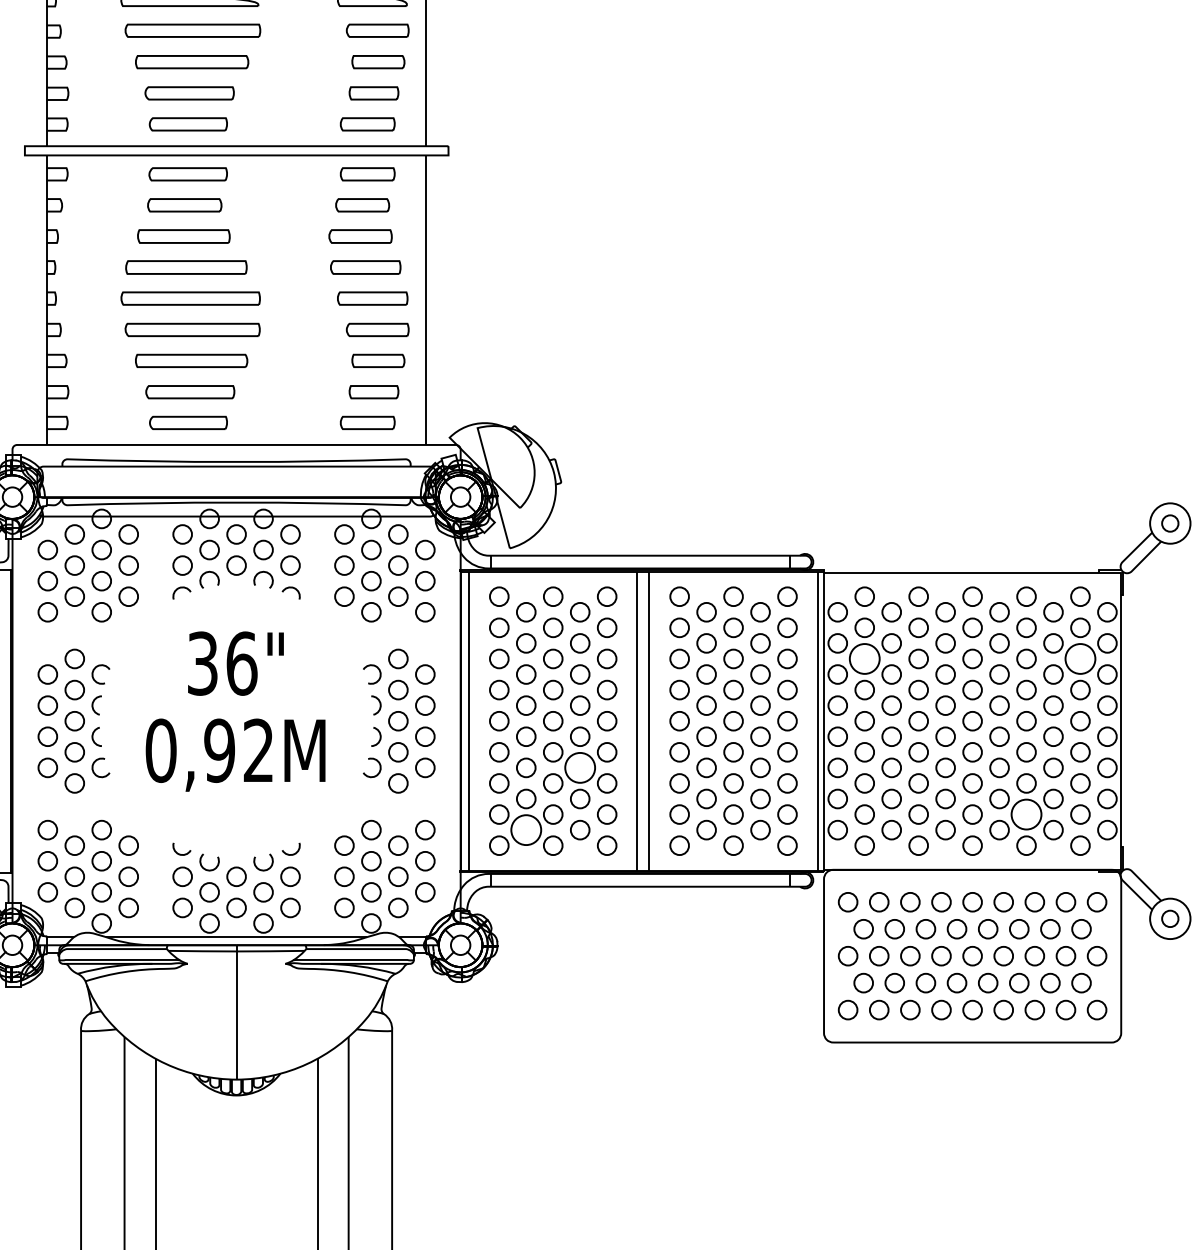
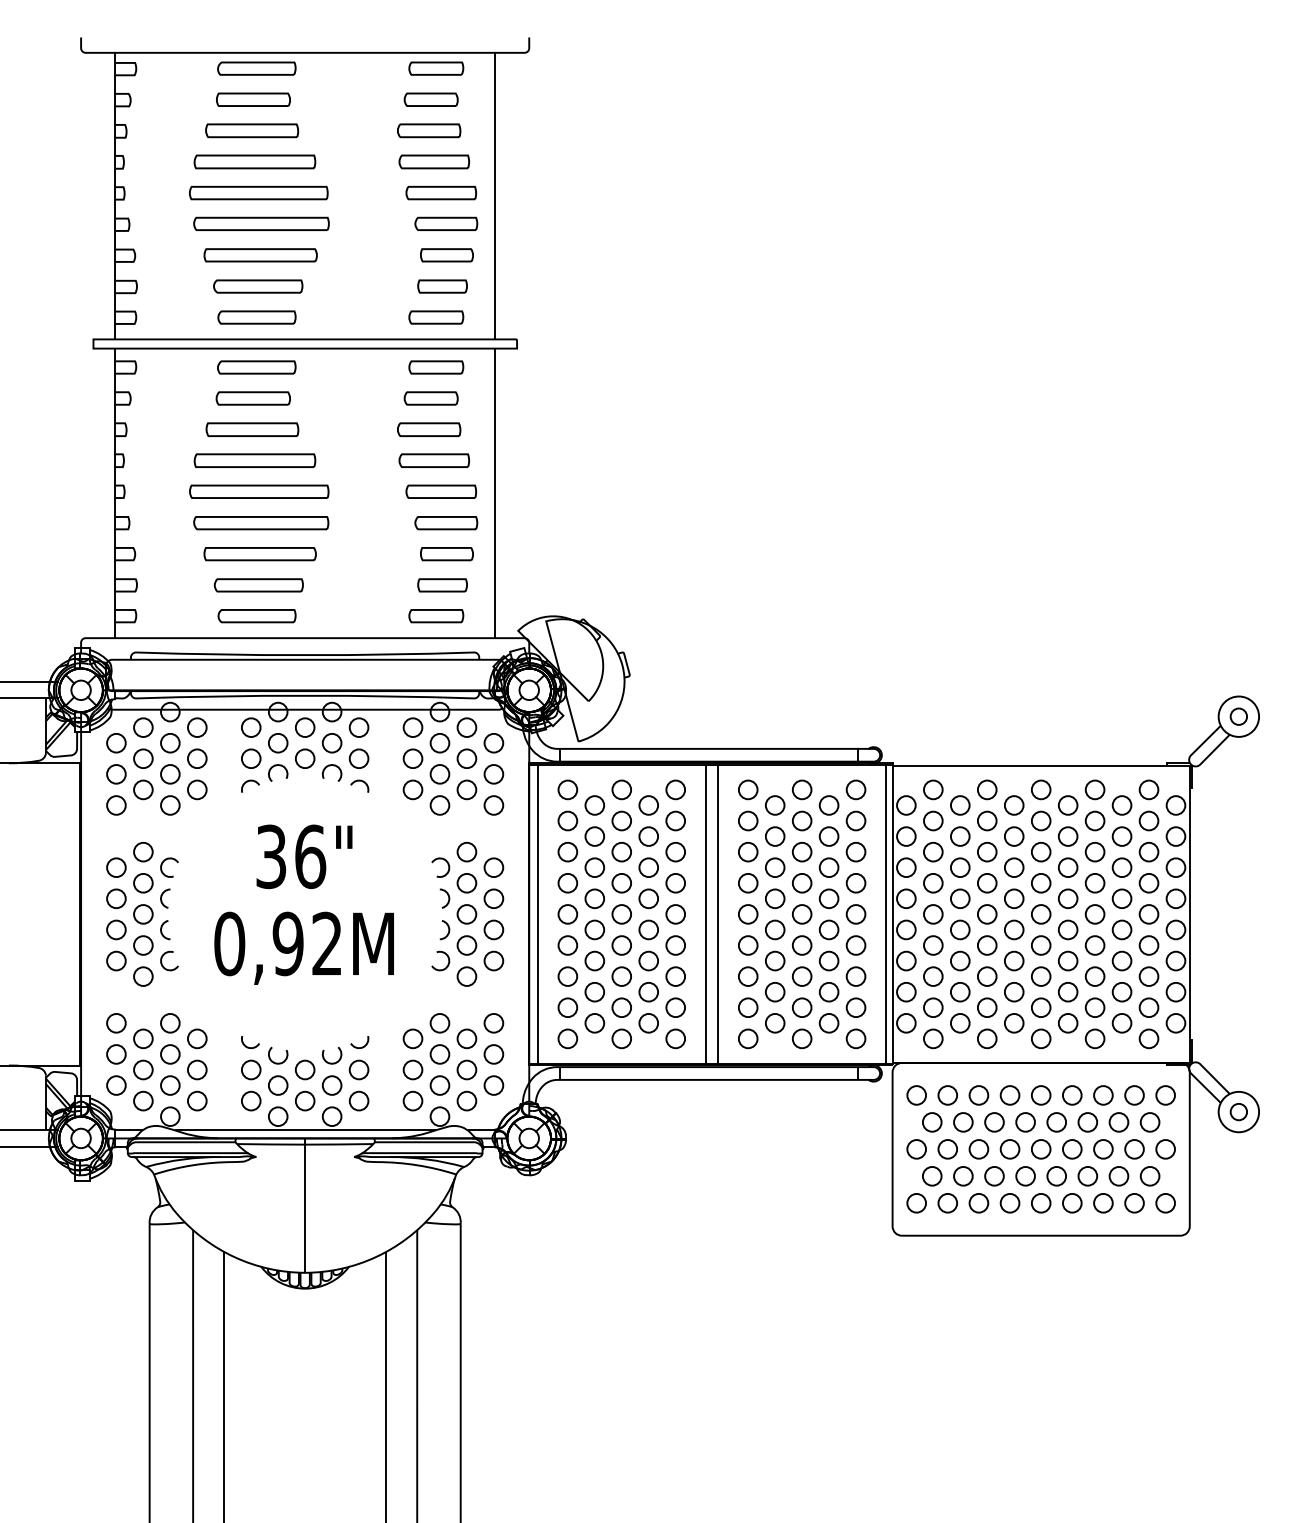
circle: (863, 658) -> (932, 851), size x0.62
circle: (1079, 658) -> (1148, 851), size x0.62
circle: (579, 767) -> (648, 960), size x0.62
circle: (1025, 814) -> (1094, 1007), size x0.62
circle: (525, 829) -> (594, 1022), size x0.62

